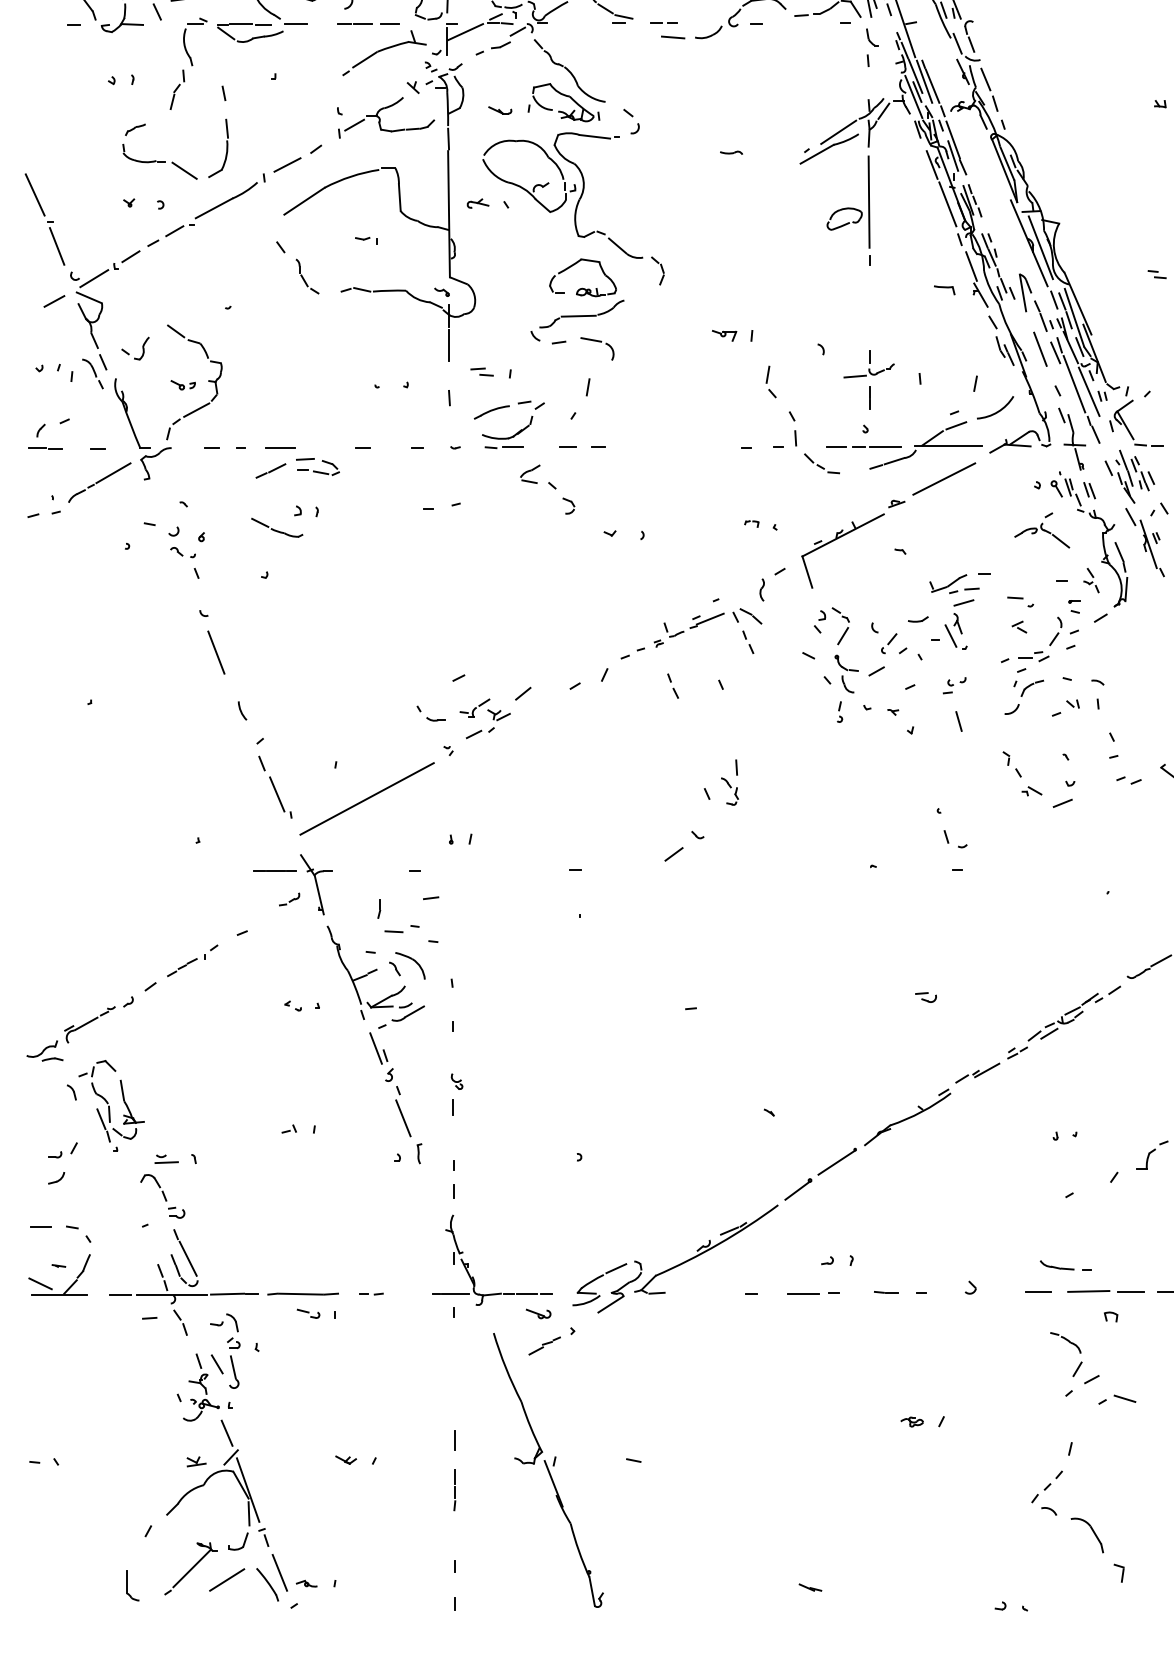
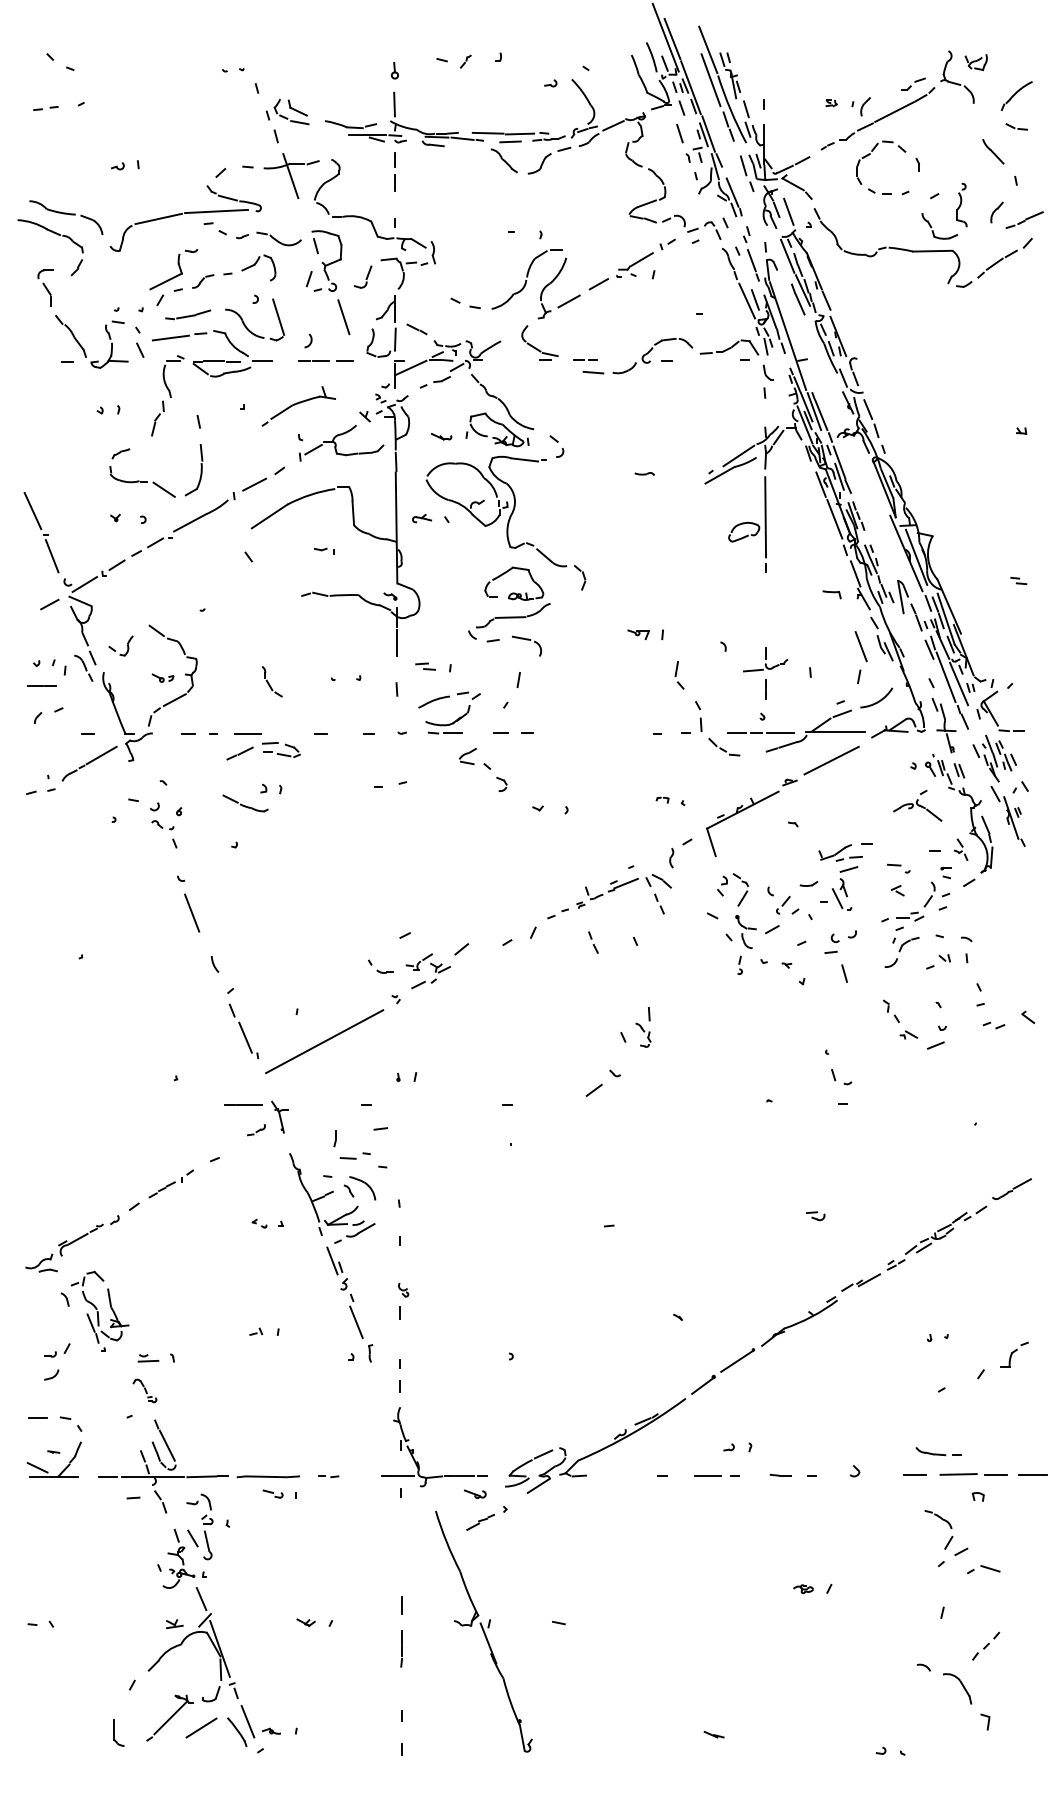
part: (384, 53) -> (298, 406), moved
part: (306, 276) -> (271, 681), moved
line: (1039, 349) -> (860, 646), moved
line: (44, 448) -> (41, 685), moved
part: (954, 684) -> (840, 941), size x1.6
part: (315, 884) -> (279, 1116), size x0.6
part: (162, 1195) -> (144, 1390), size x0.6
part: (1047, 1486) -> (986, 1645), moved

